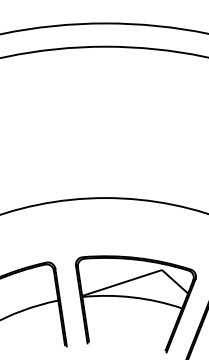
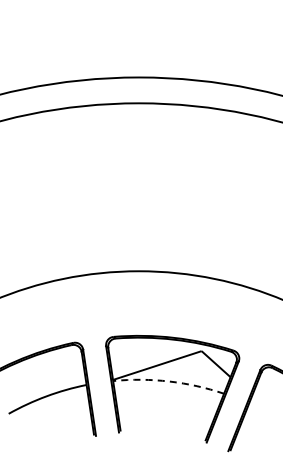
arc: (133, 297) -> (169, 381), solid -> dashed

